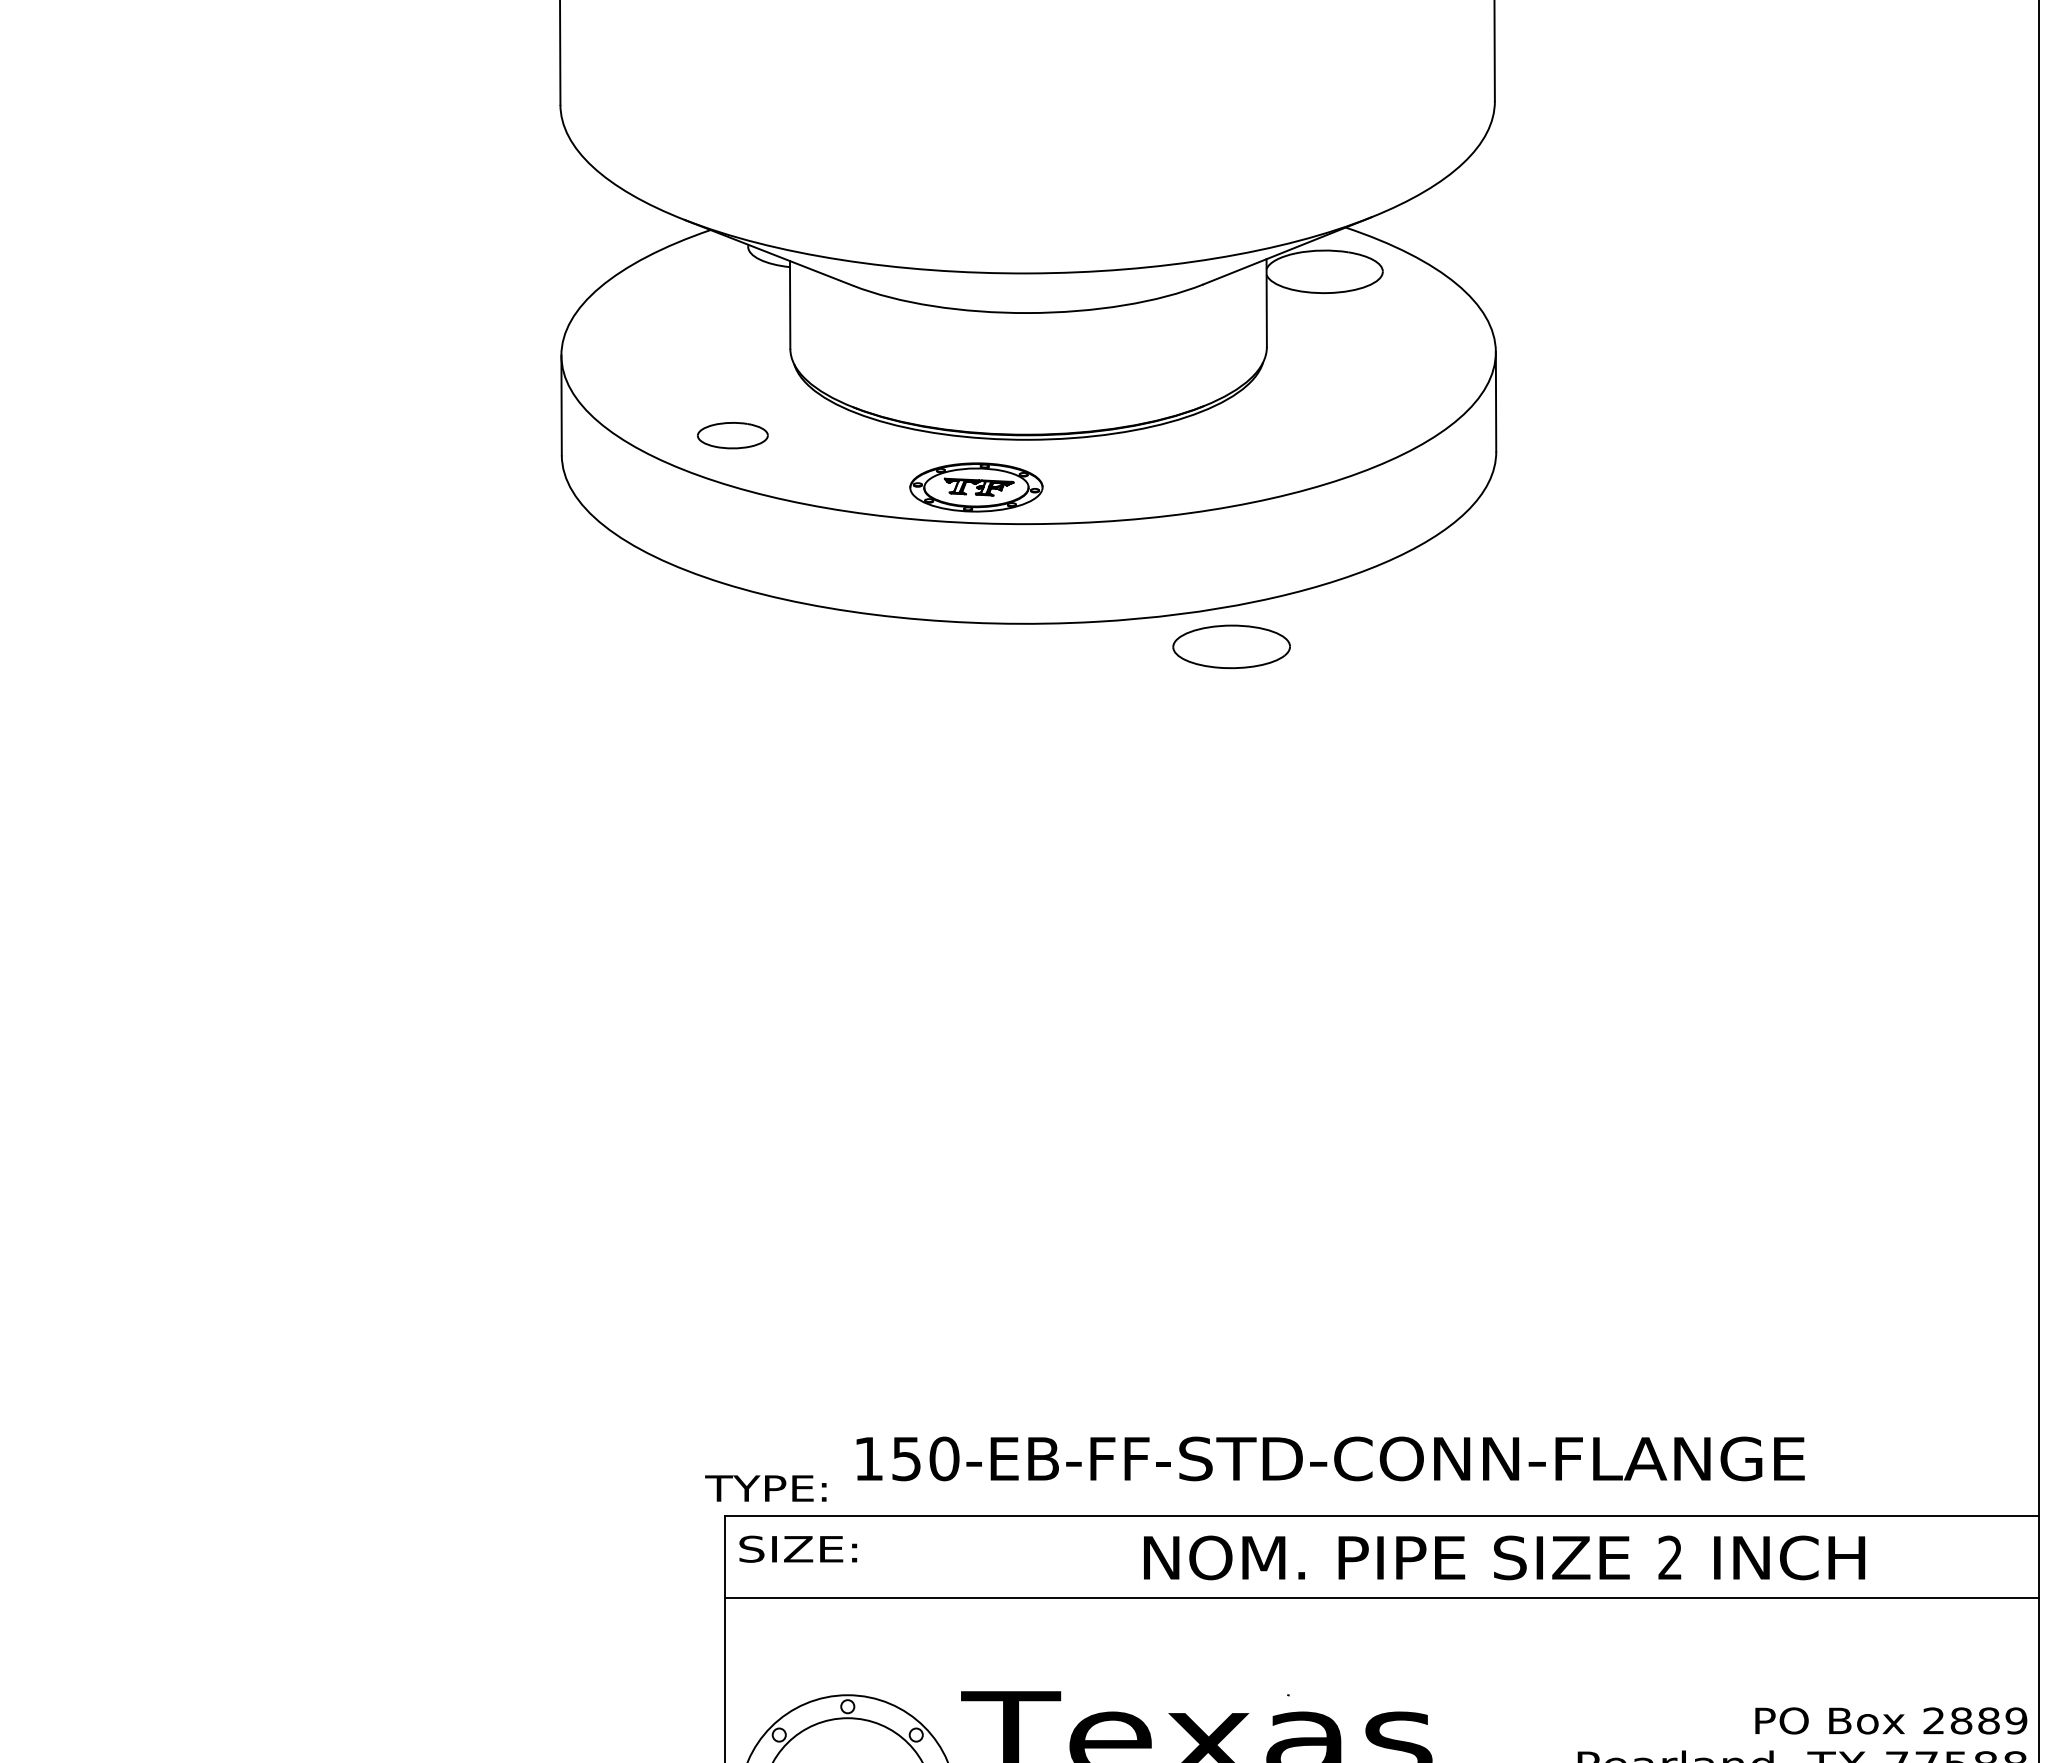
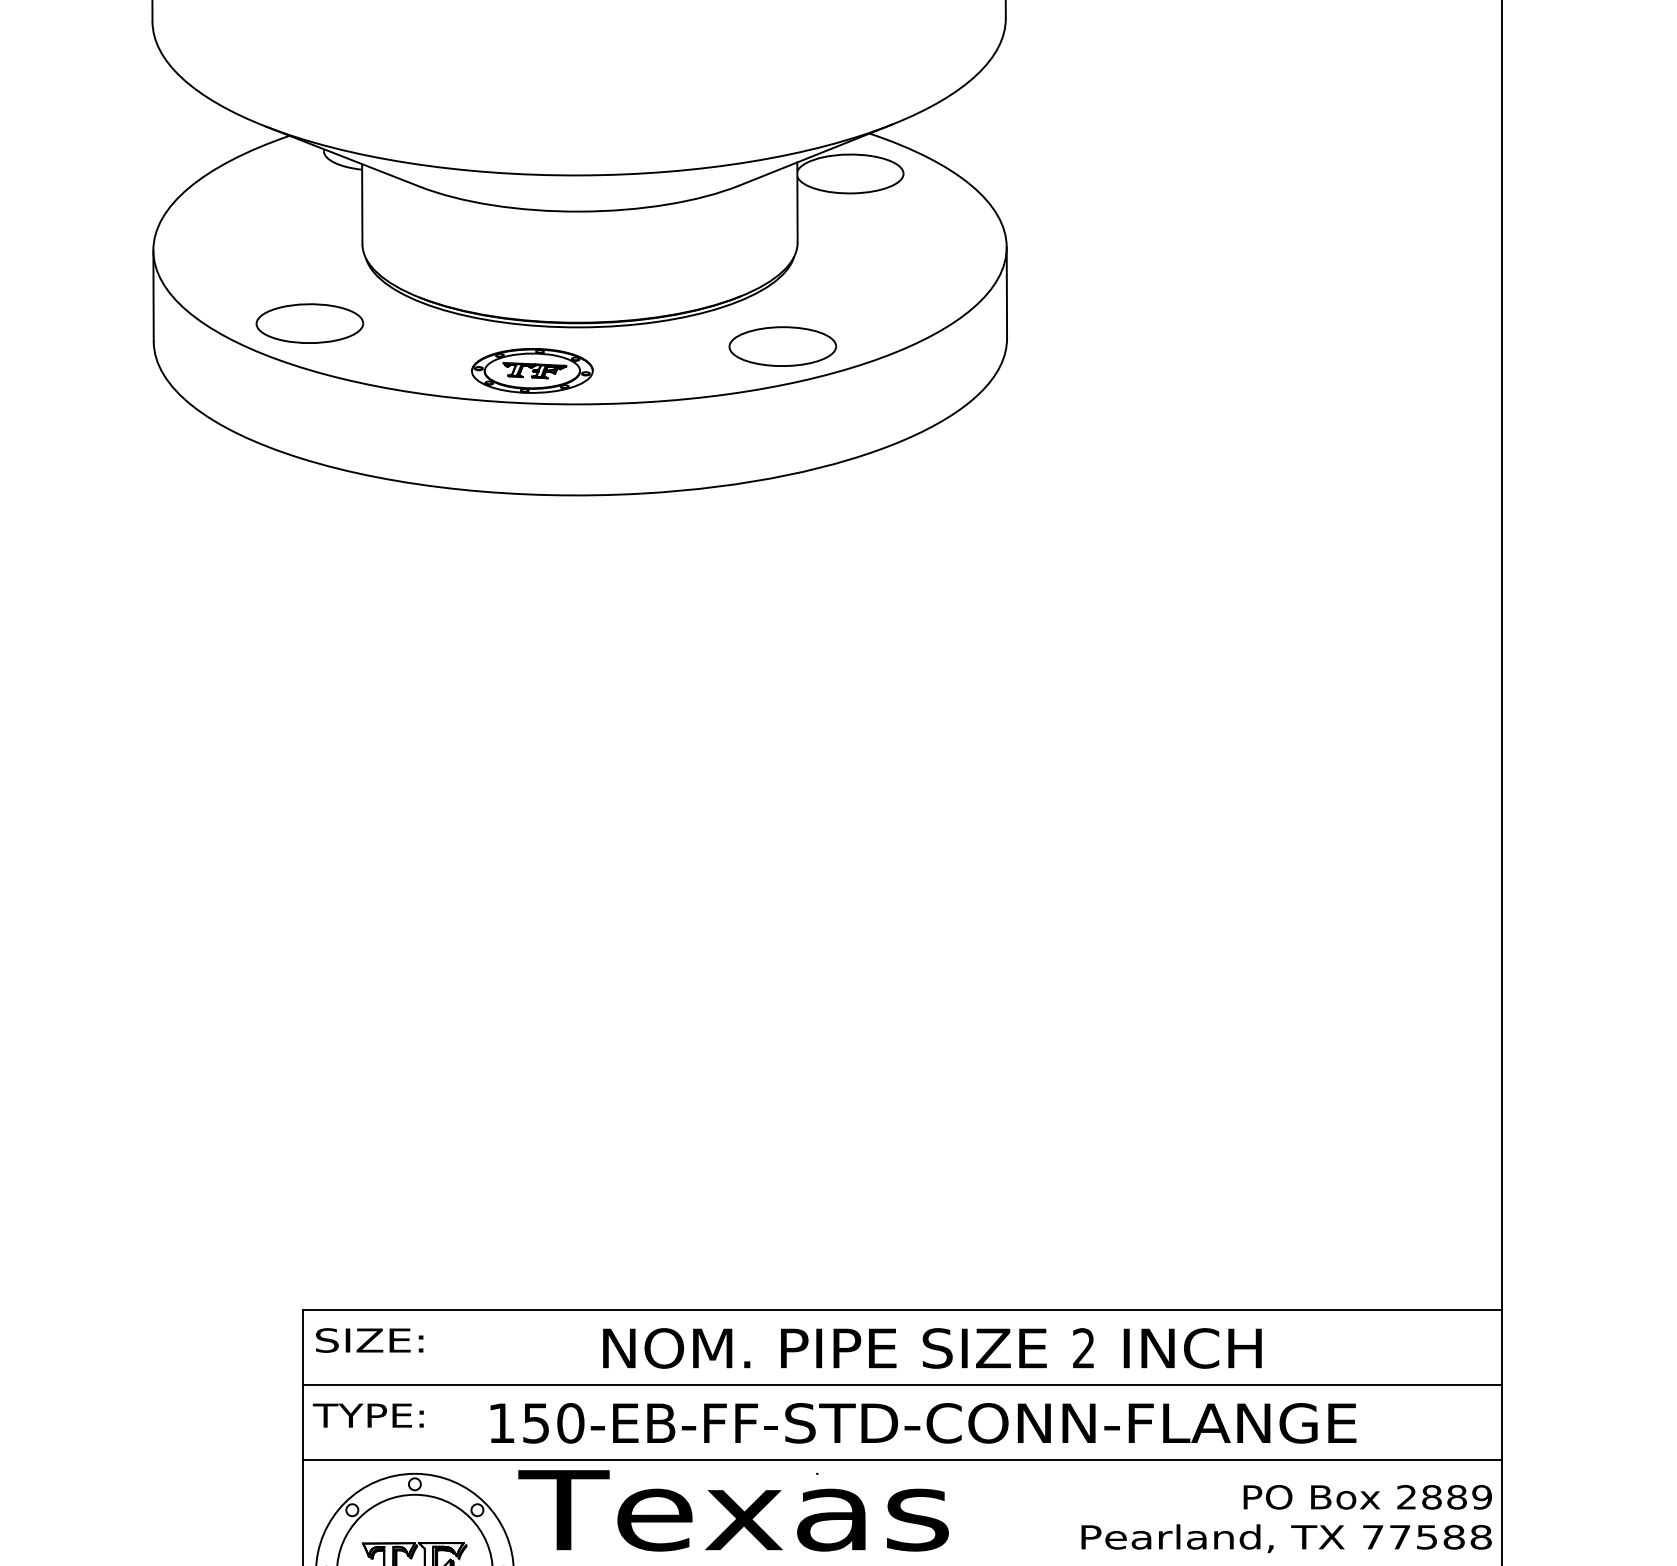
part: (732, 435) -> (309, 323), size x1.67
part: (1231, 646) -> (782, 346), moved
text: (1330, 1458) -> (923, 1422), moved
text: (765, 1488) -> (368, 1415), moved
text: (1504, 1557) -> (932, 1348), moved
line: (1381, 1680) -> (902, 1460), added

